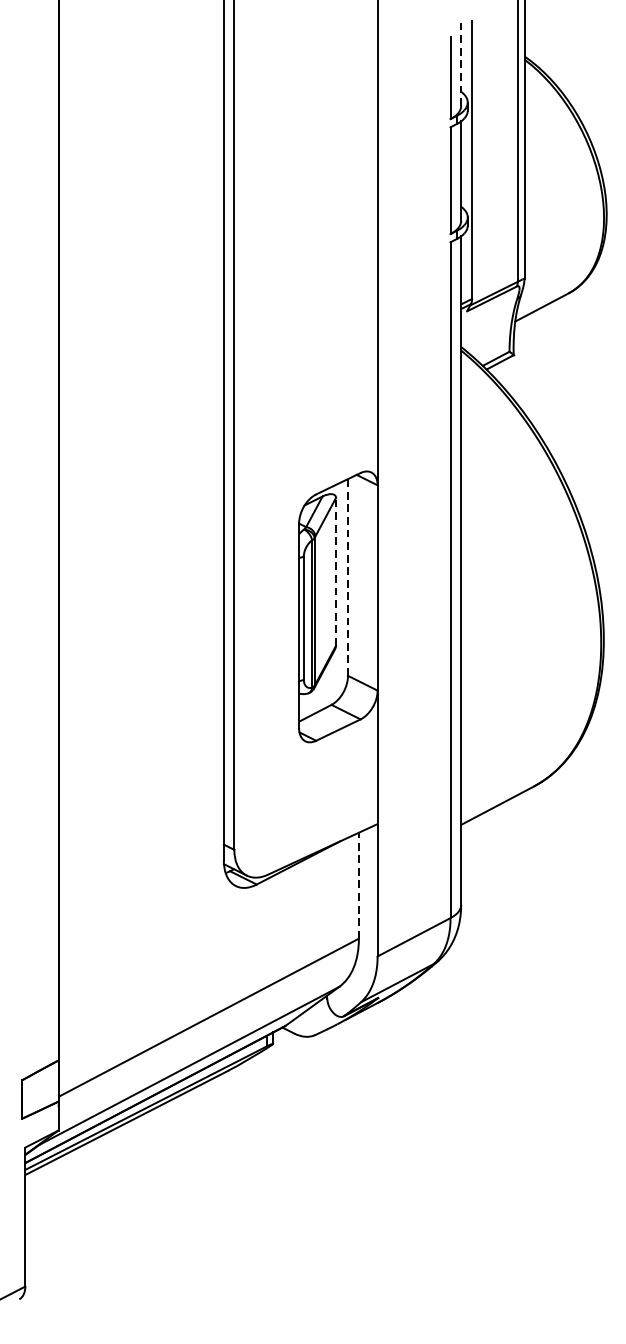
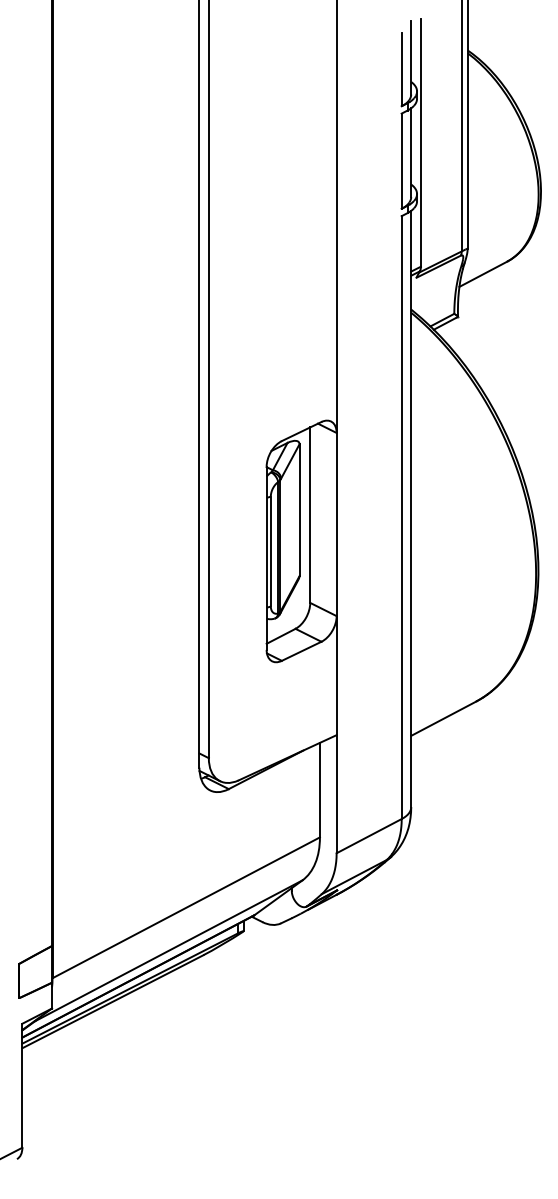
line: (461, 64) -> (411, 57), dashed -> solid
line: (335, 572) -> (299, 510), dashed -> solid
line: (348, 577) -> (310, 515), dashed -> solid
line: (358, 884) -> (319, 789), dashed -> solid

